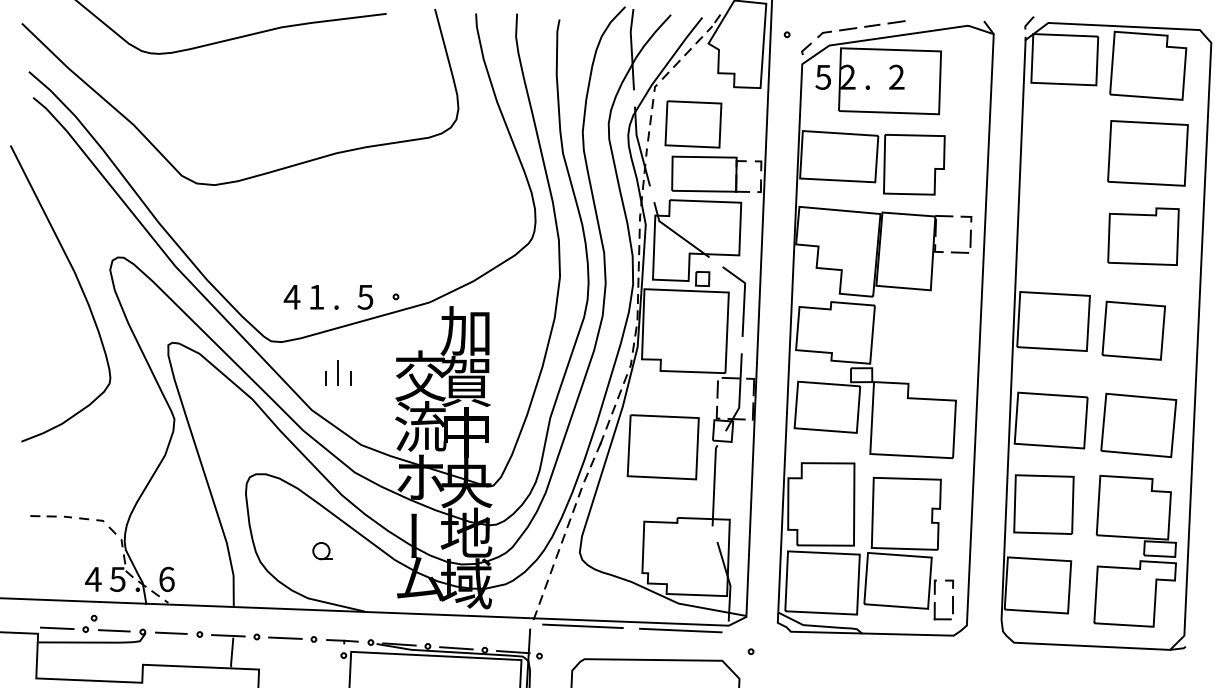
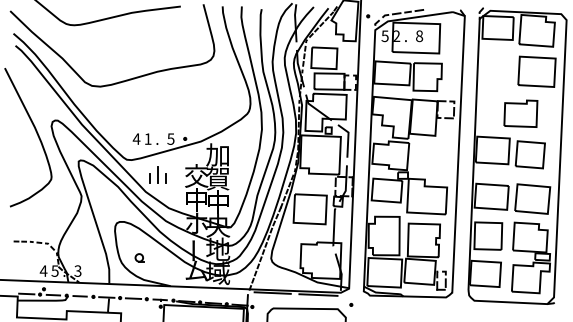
text: (896, 77) -> (419, 36), 2 -> 8
part: (1142, 236) -> (520, 113), moved
part: (338, 372) -> (158, 174), size x1.4
text: (420, 426) -> (196, 199), 流 -> 中
part: (321, 550) -> (139, 257), moved
text: (165, 578) -> (77, 270), 6 -> 3

